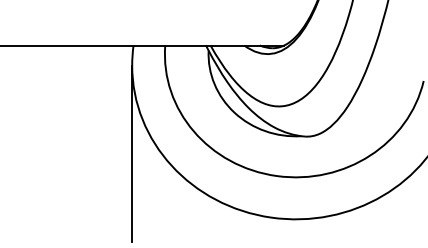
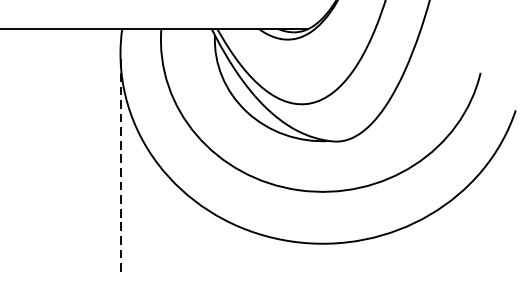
line: (132, 153) -> (120, 162), solid -> dashed

